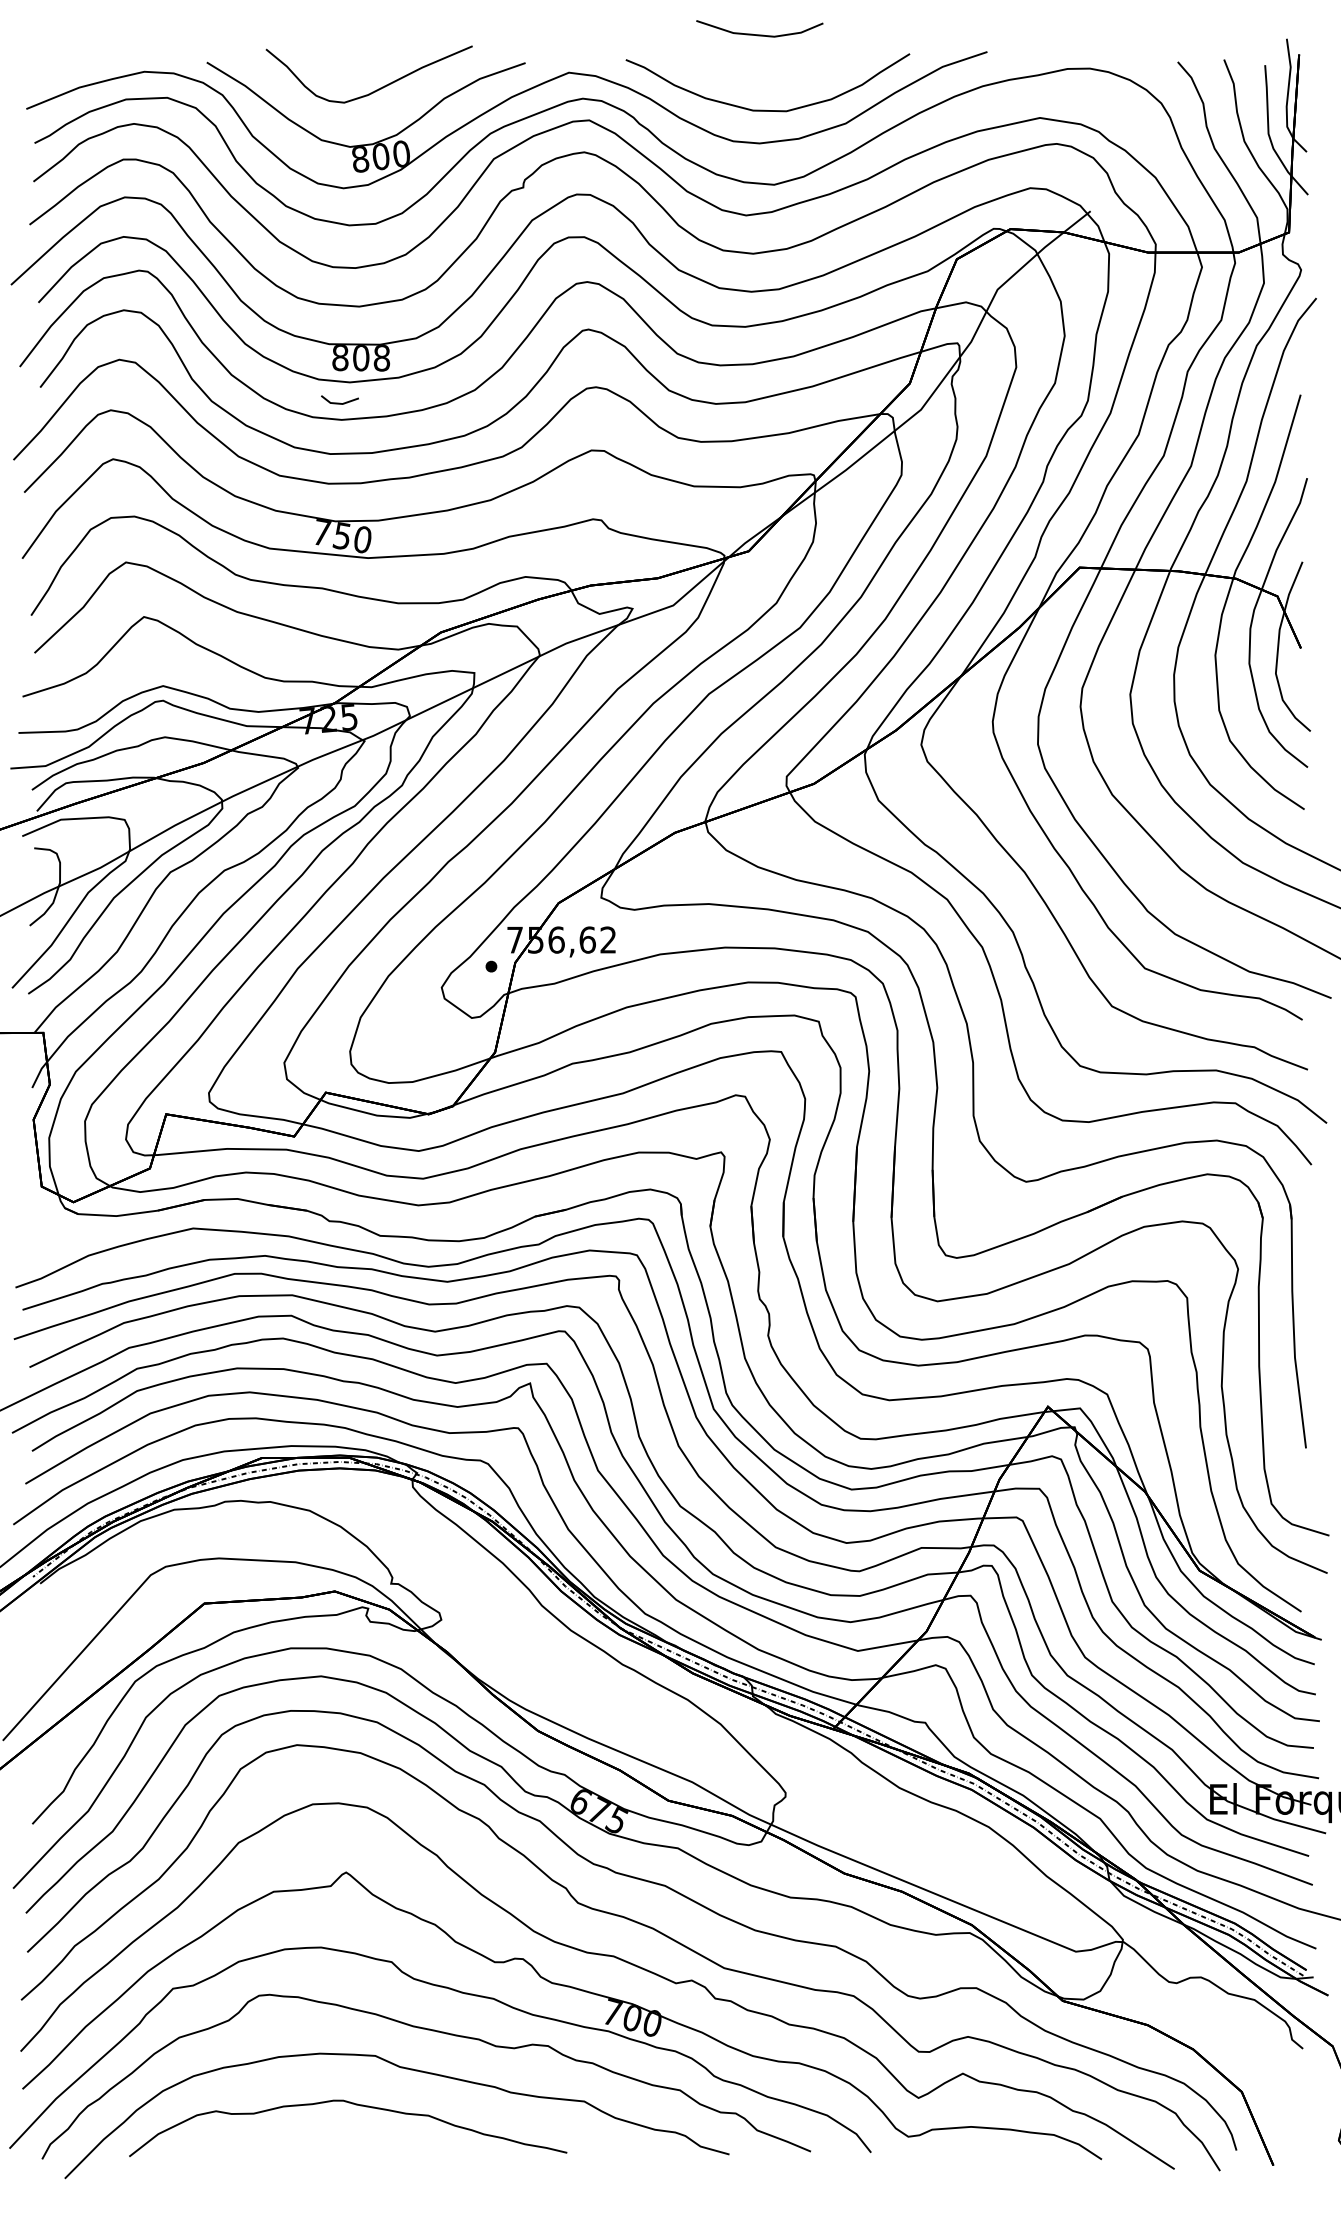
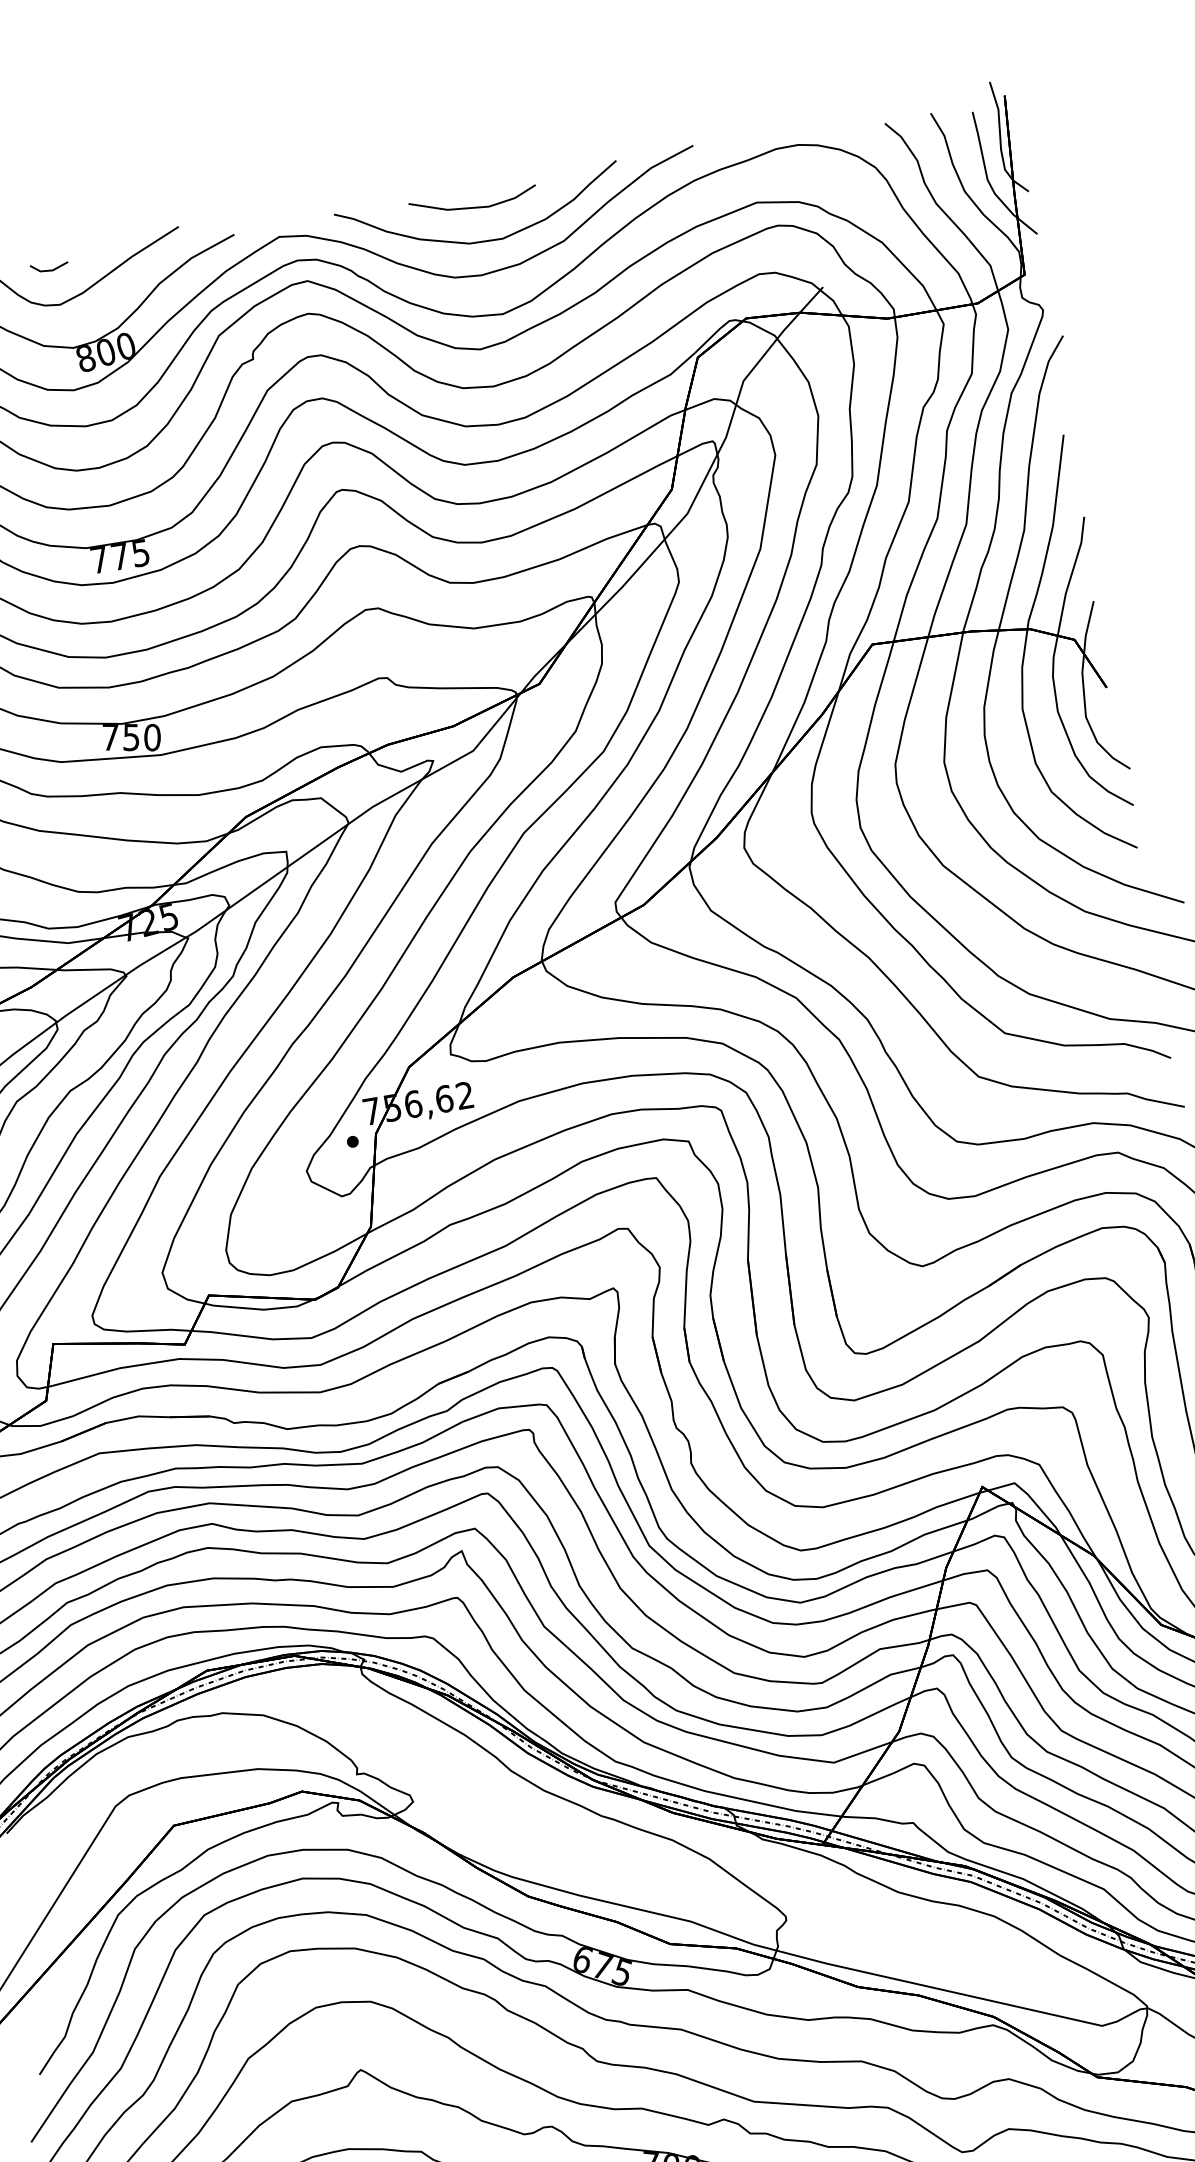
line: (759, 34) -> (473, 206), moved
text: (361, 358) -> (120, 557), 808 -> 775
line: (339, 402) -> (49, 269), moved

